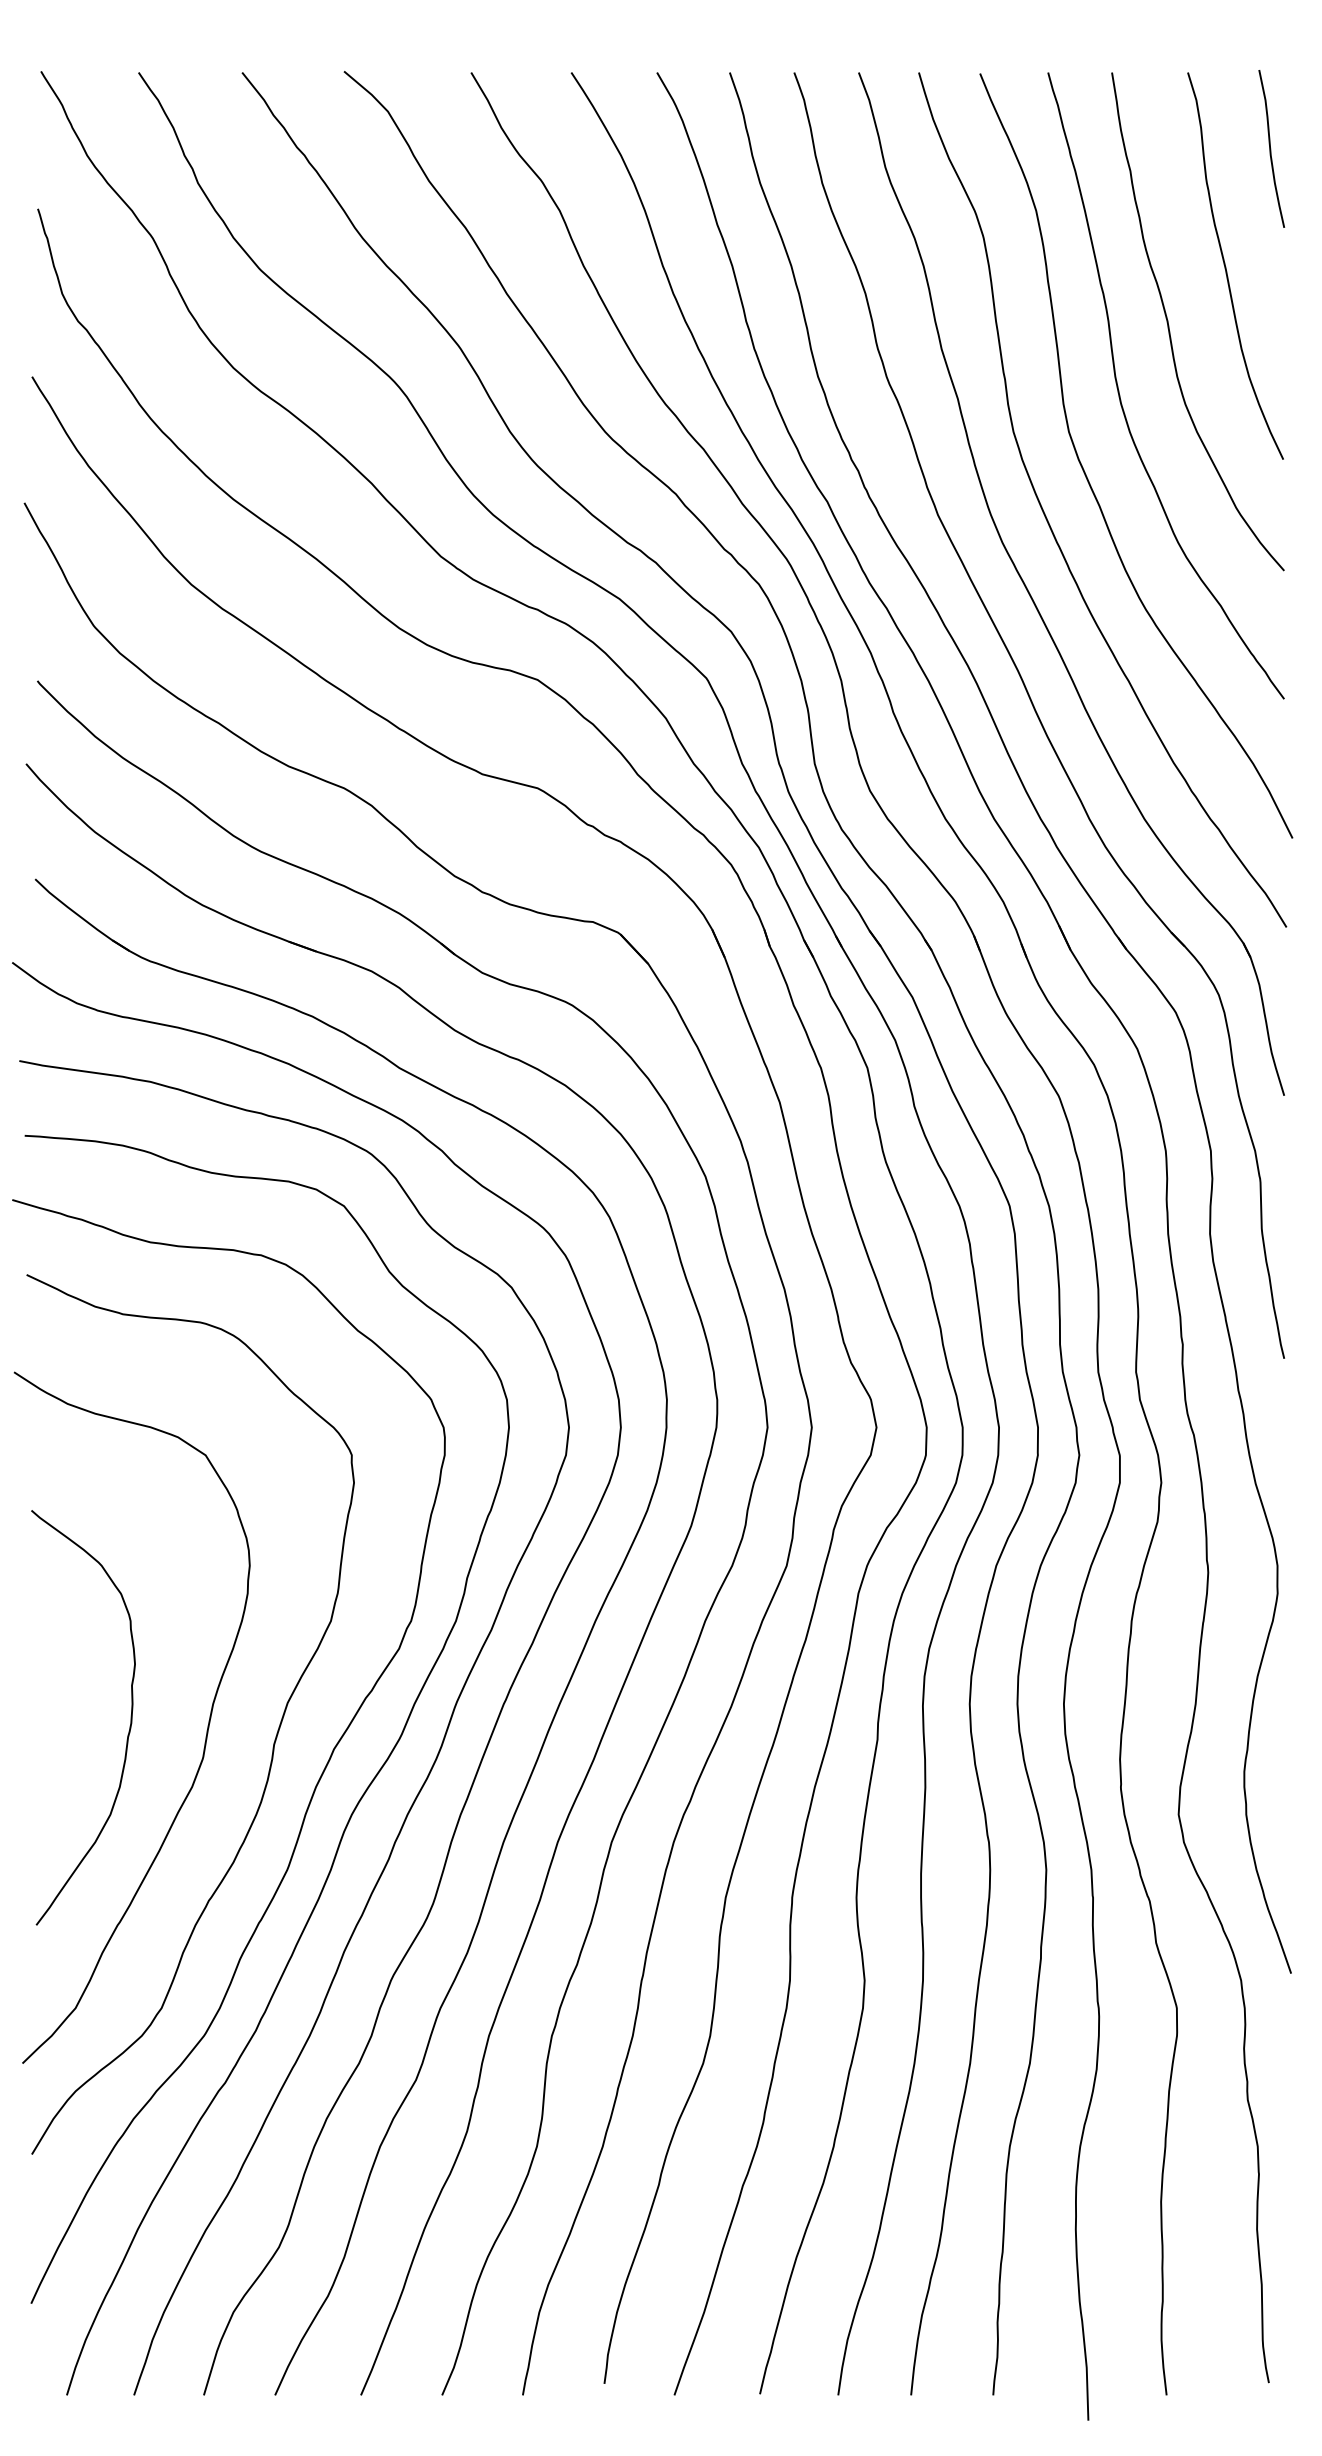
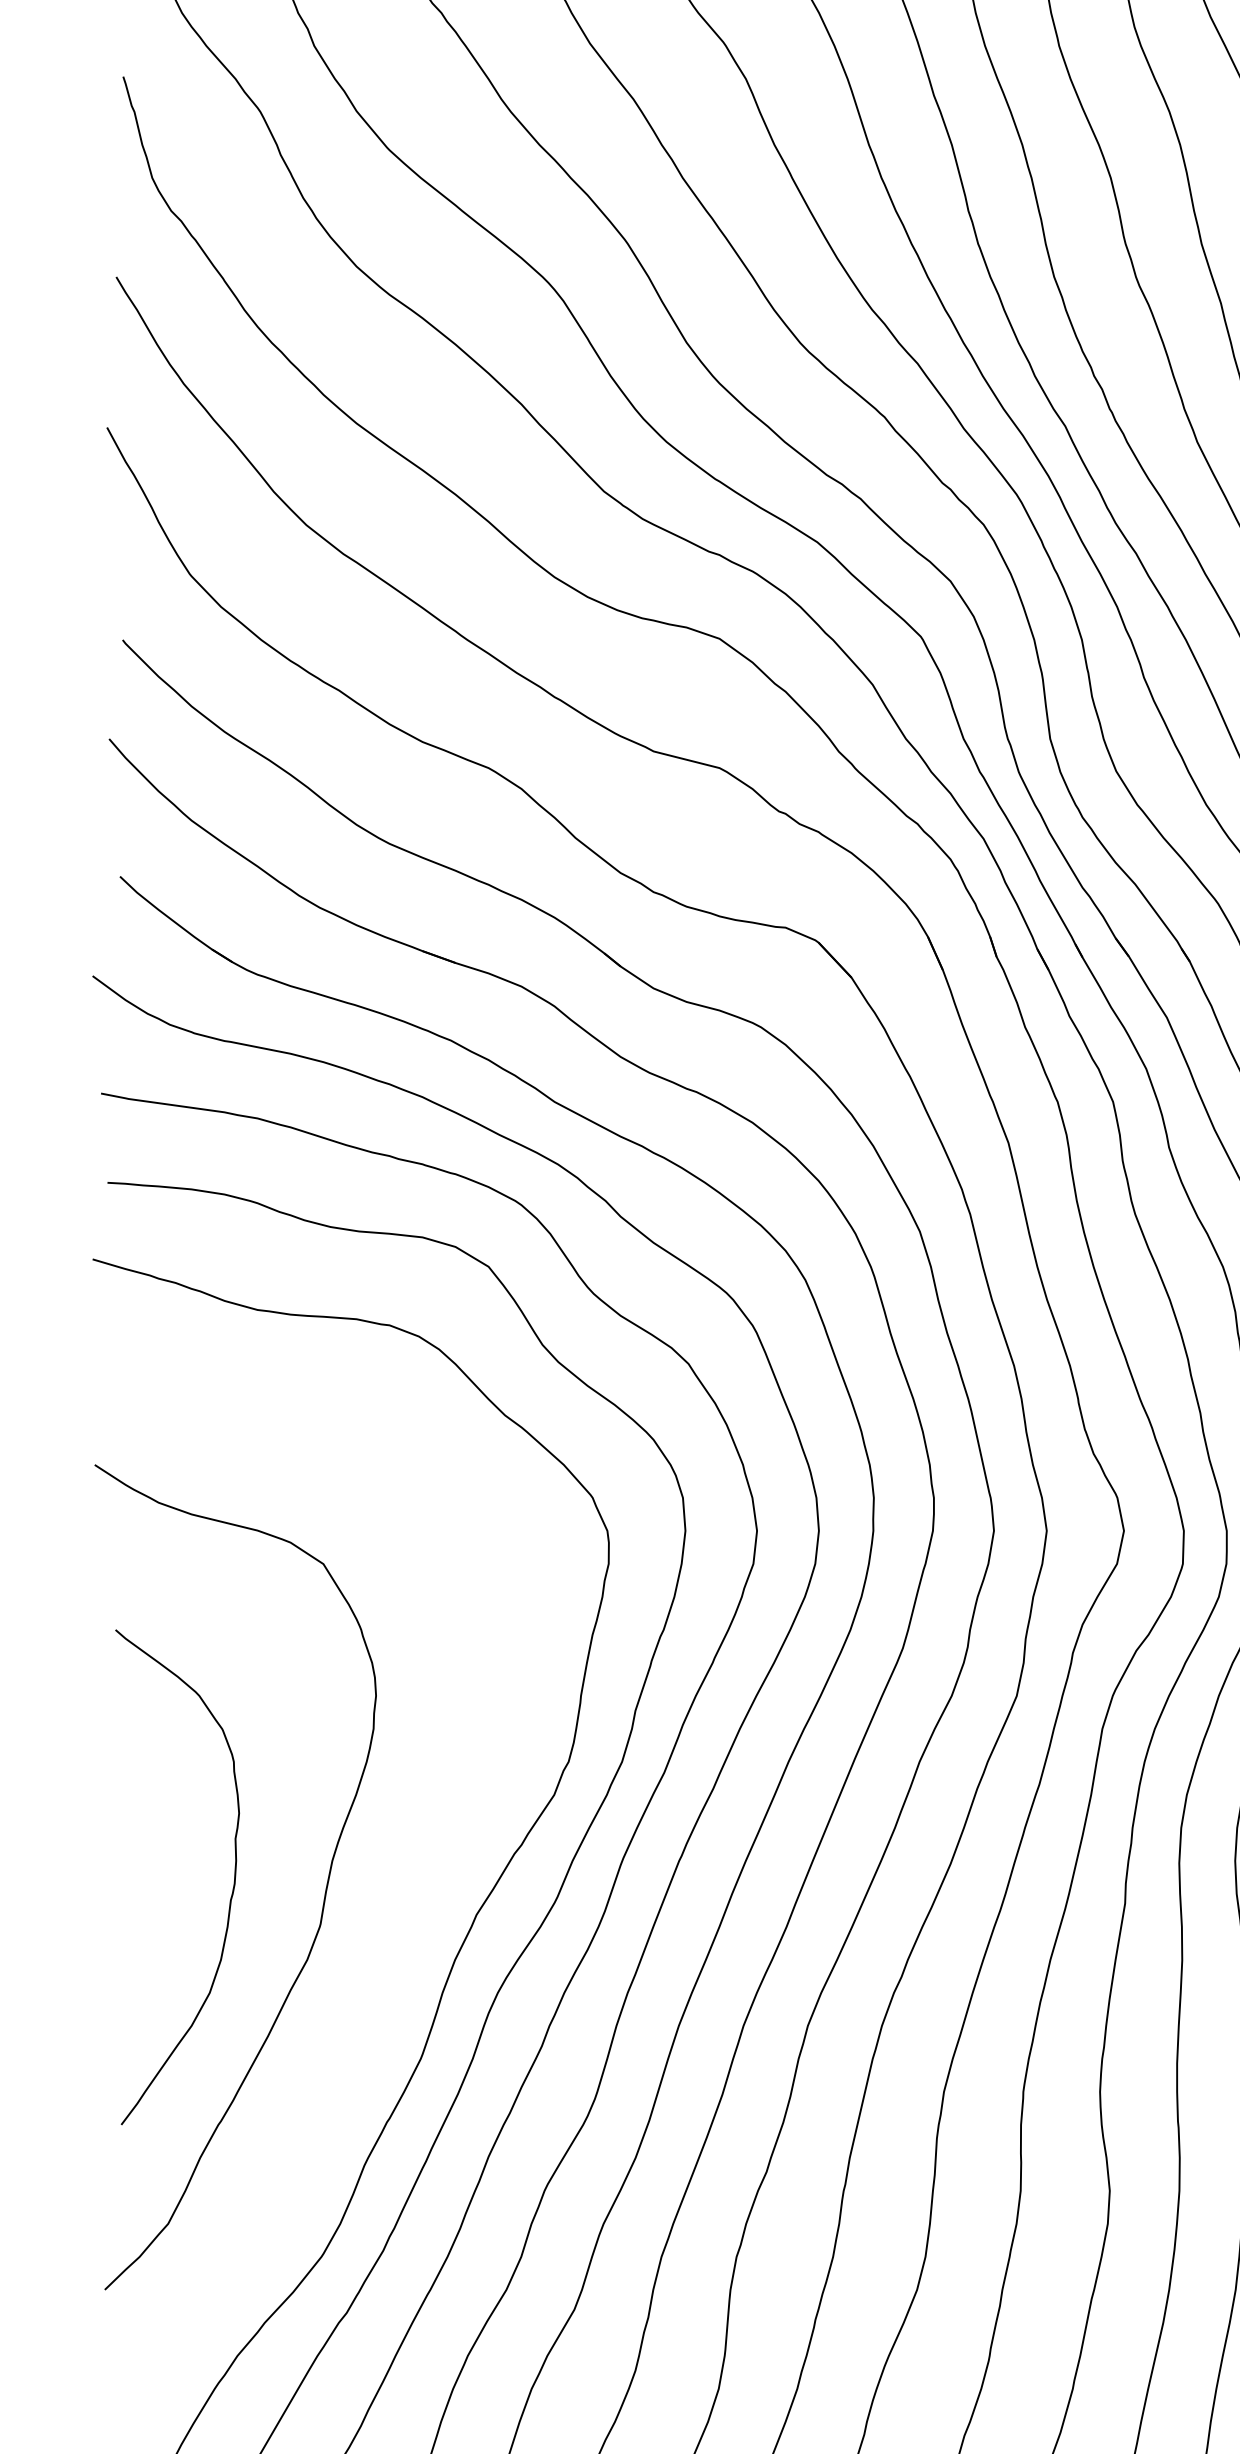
curve: (273, 1742) -> (404, 1906), removed

